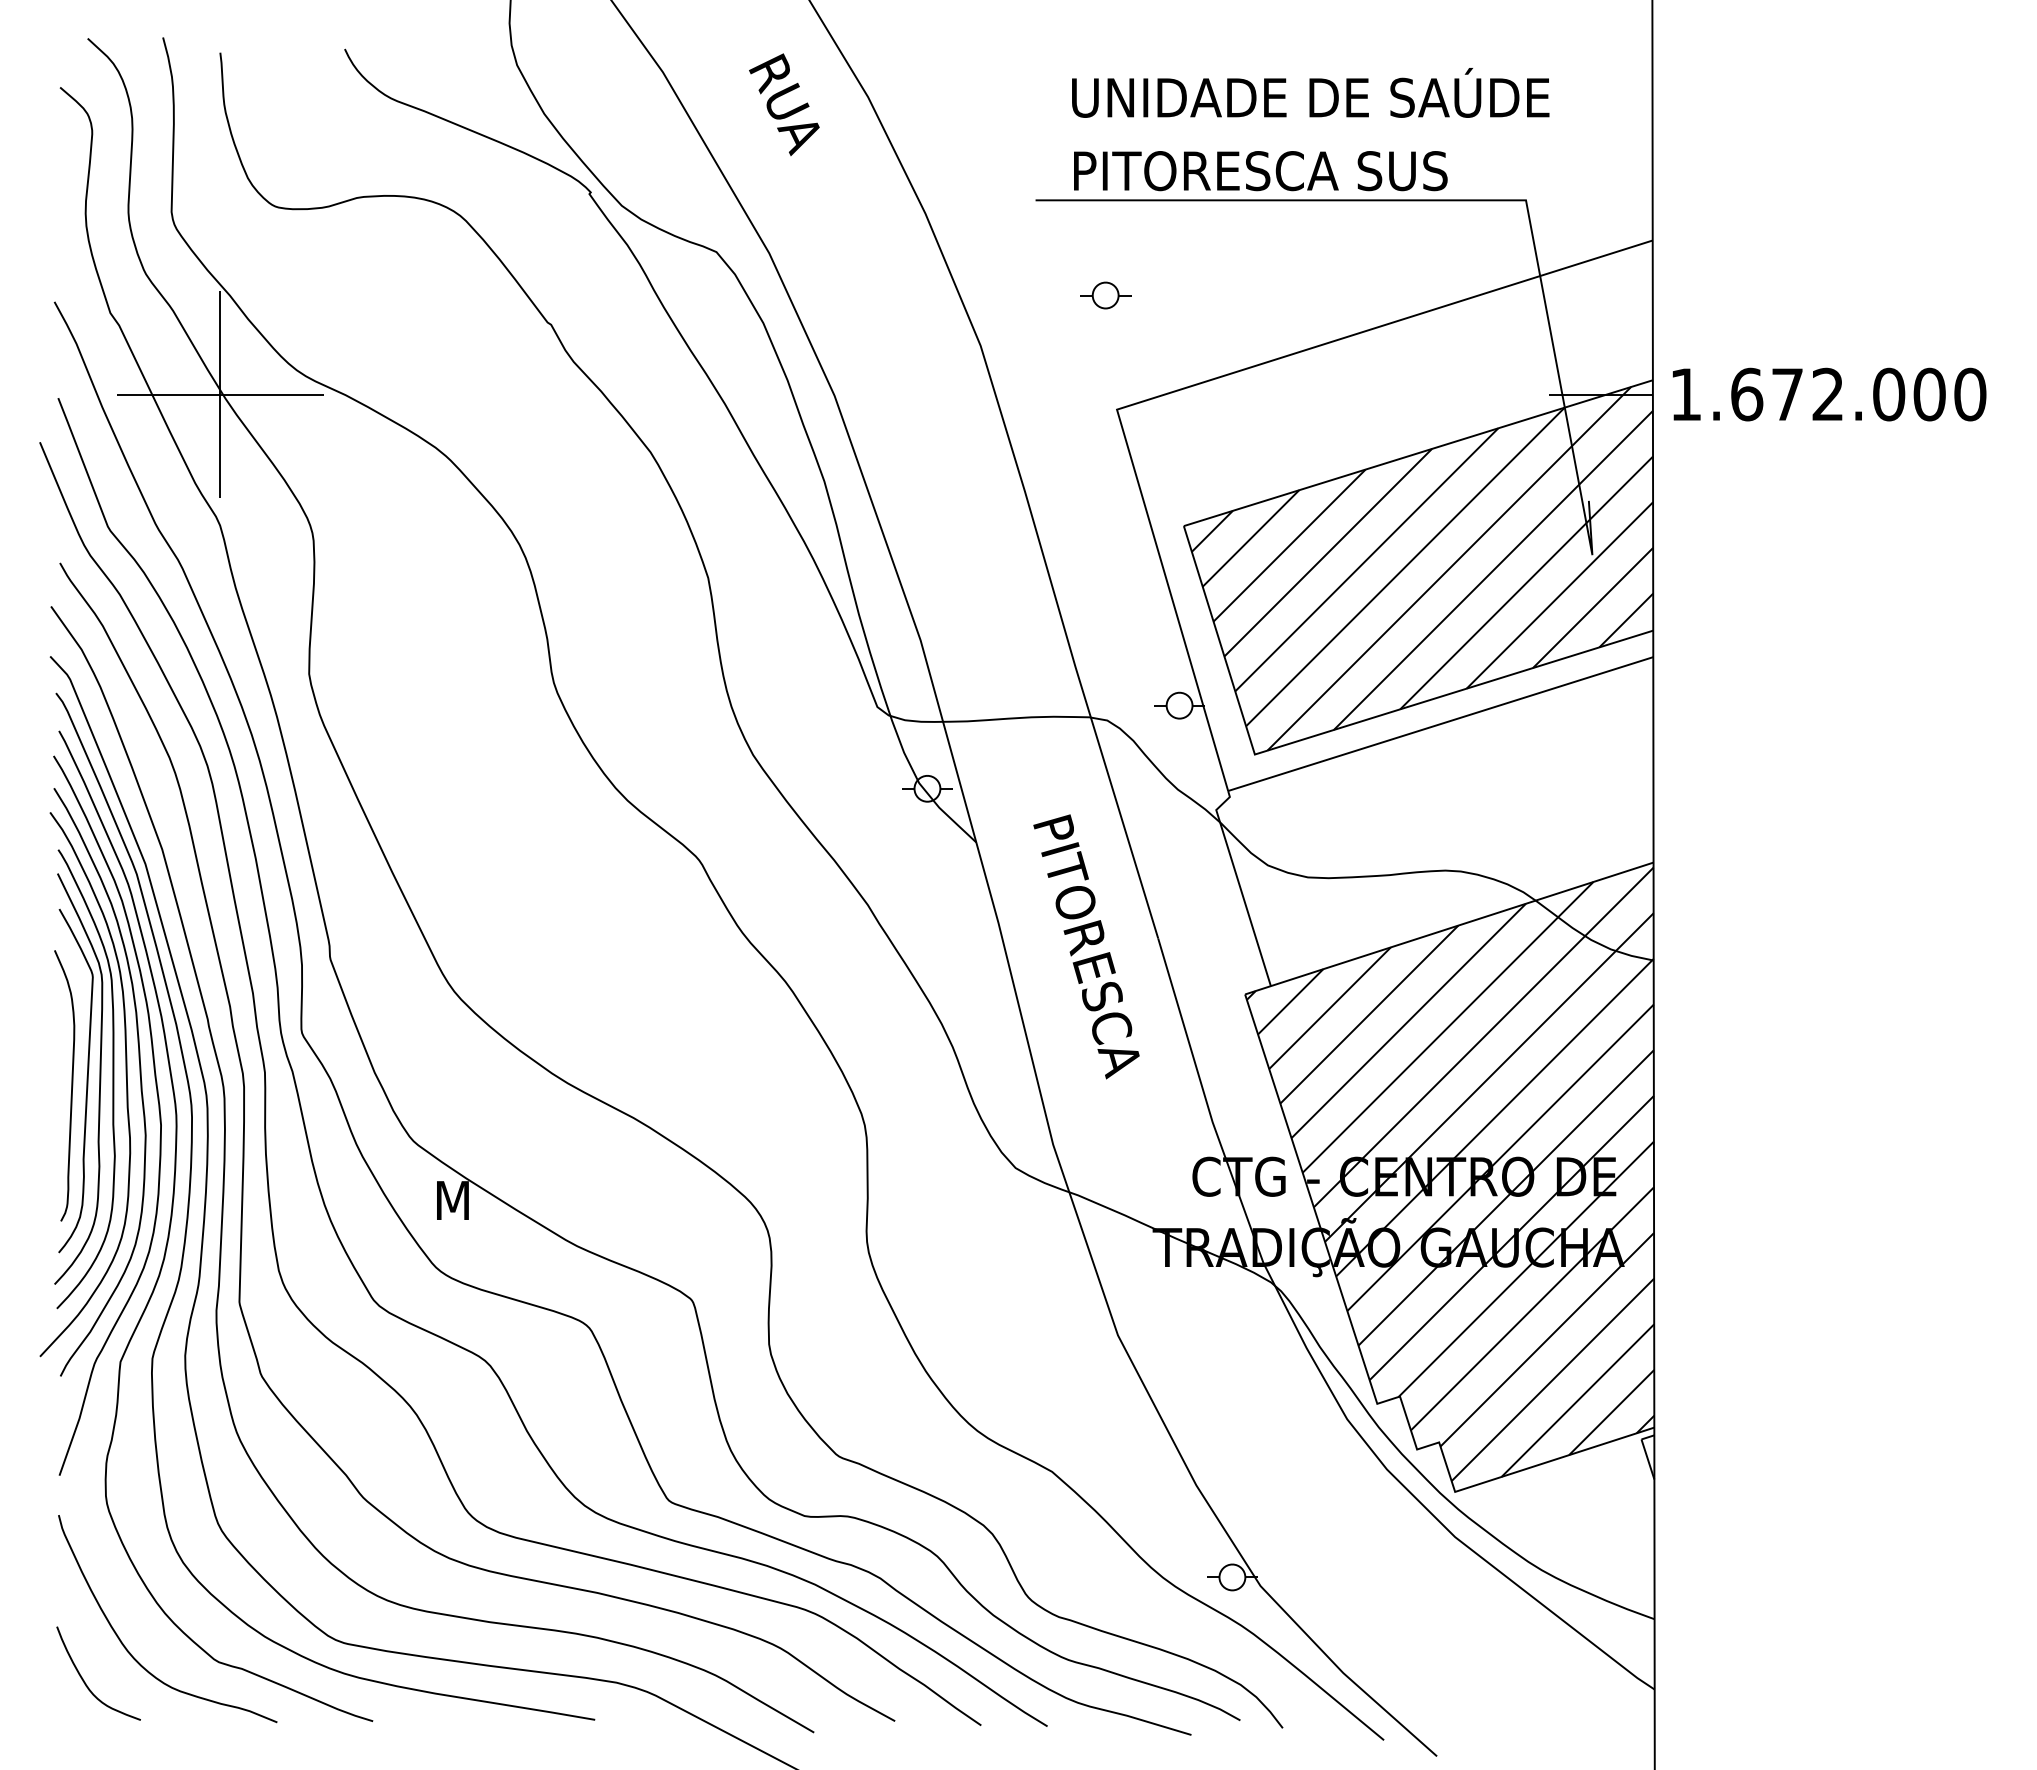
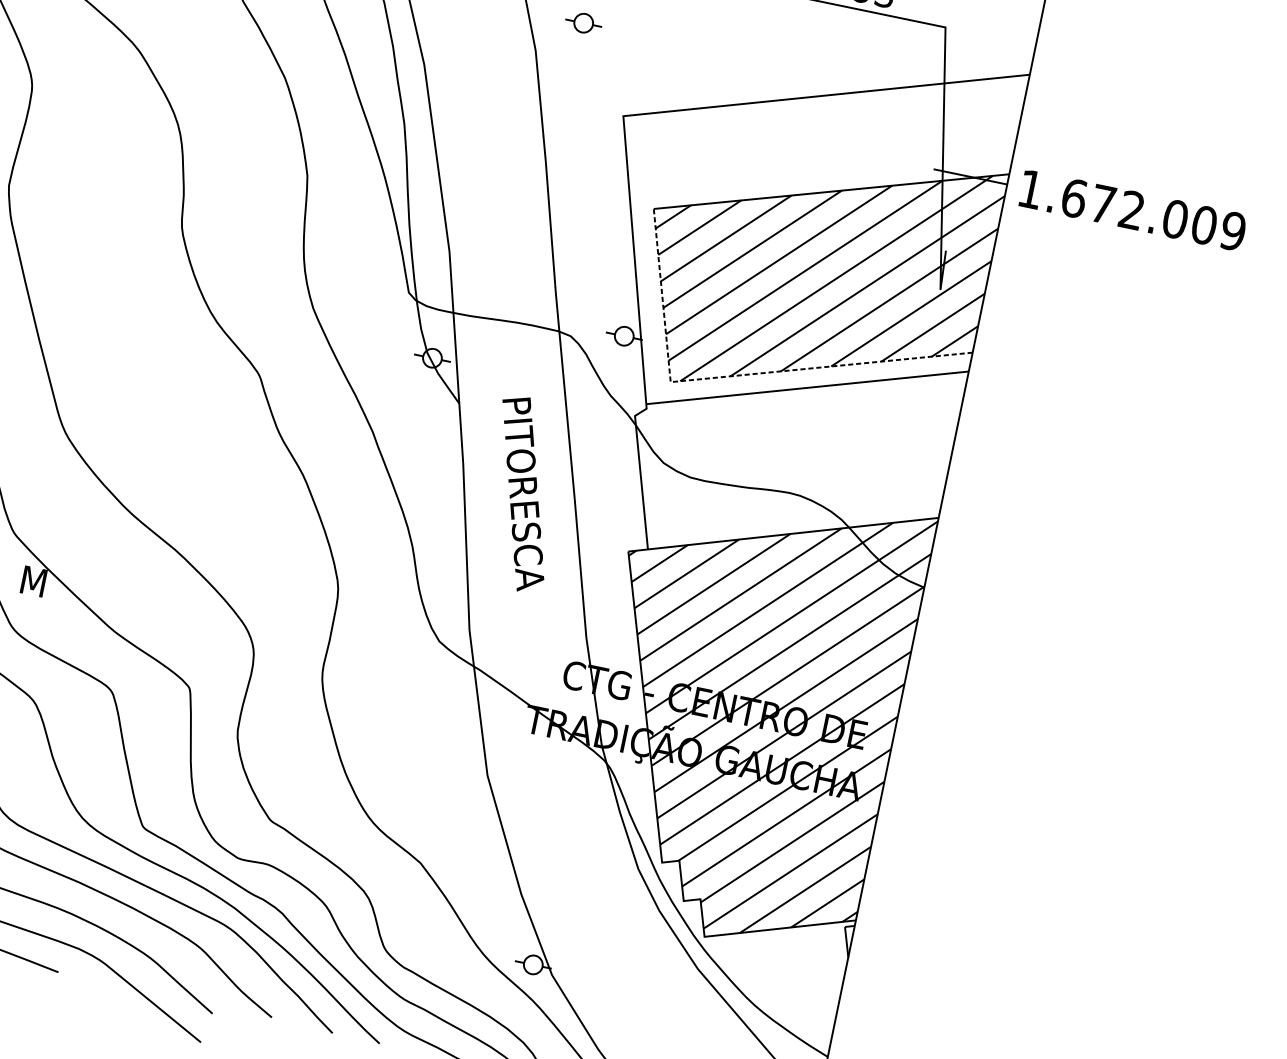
part: (1105, 295) -> (583, 23), moved
text: (1970, 394) -> (1233, 231), 1.672.000 -> 1.672.009
line: (1338, 728) -> (734, 375), solid -> dashed

